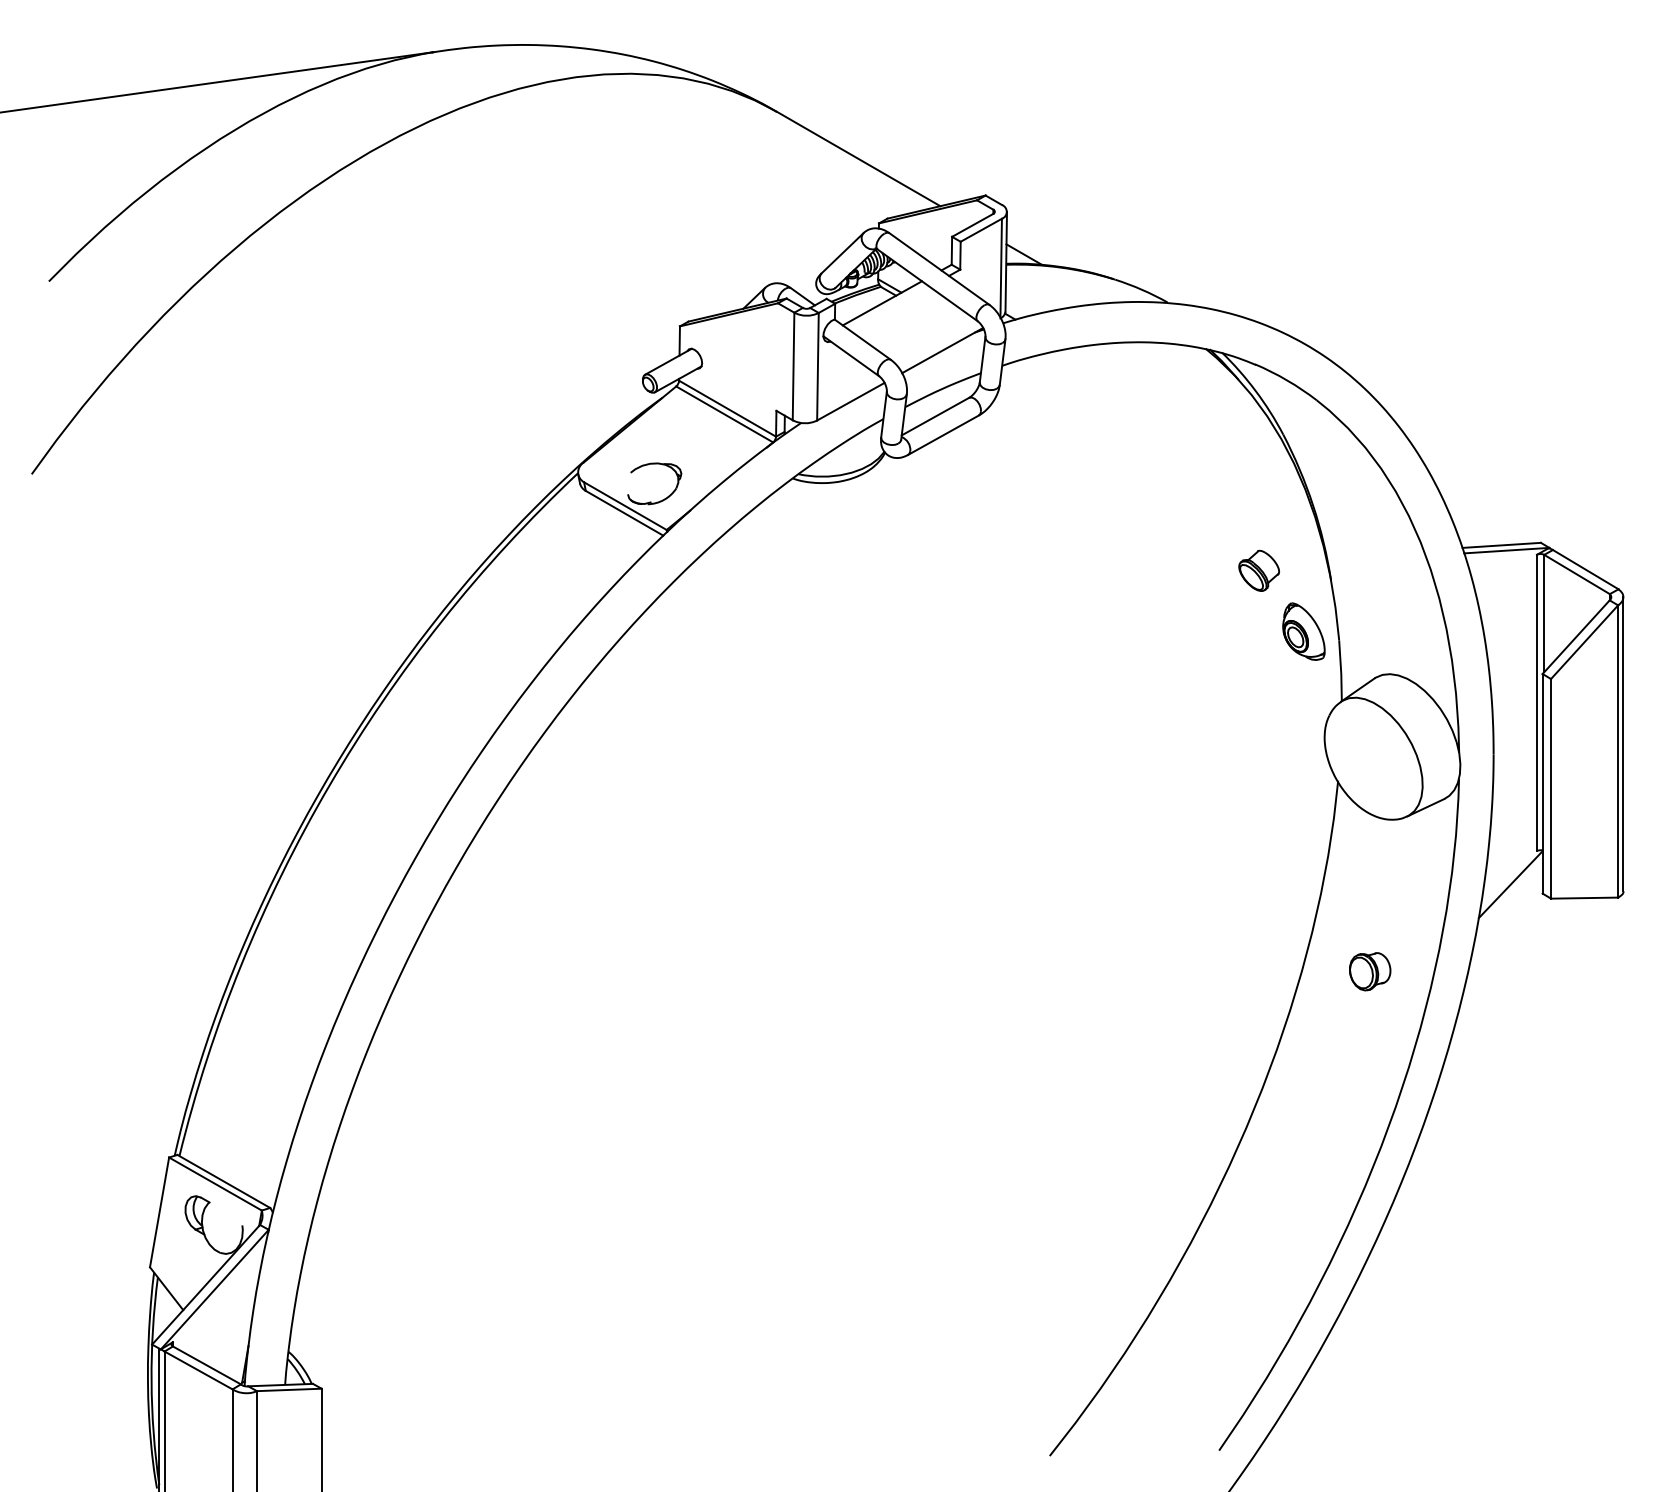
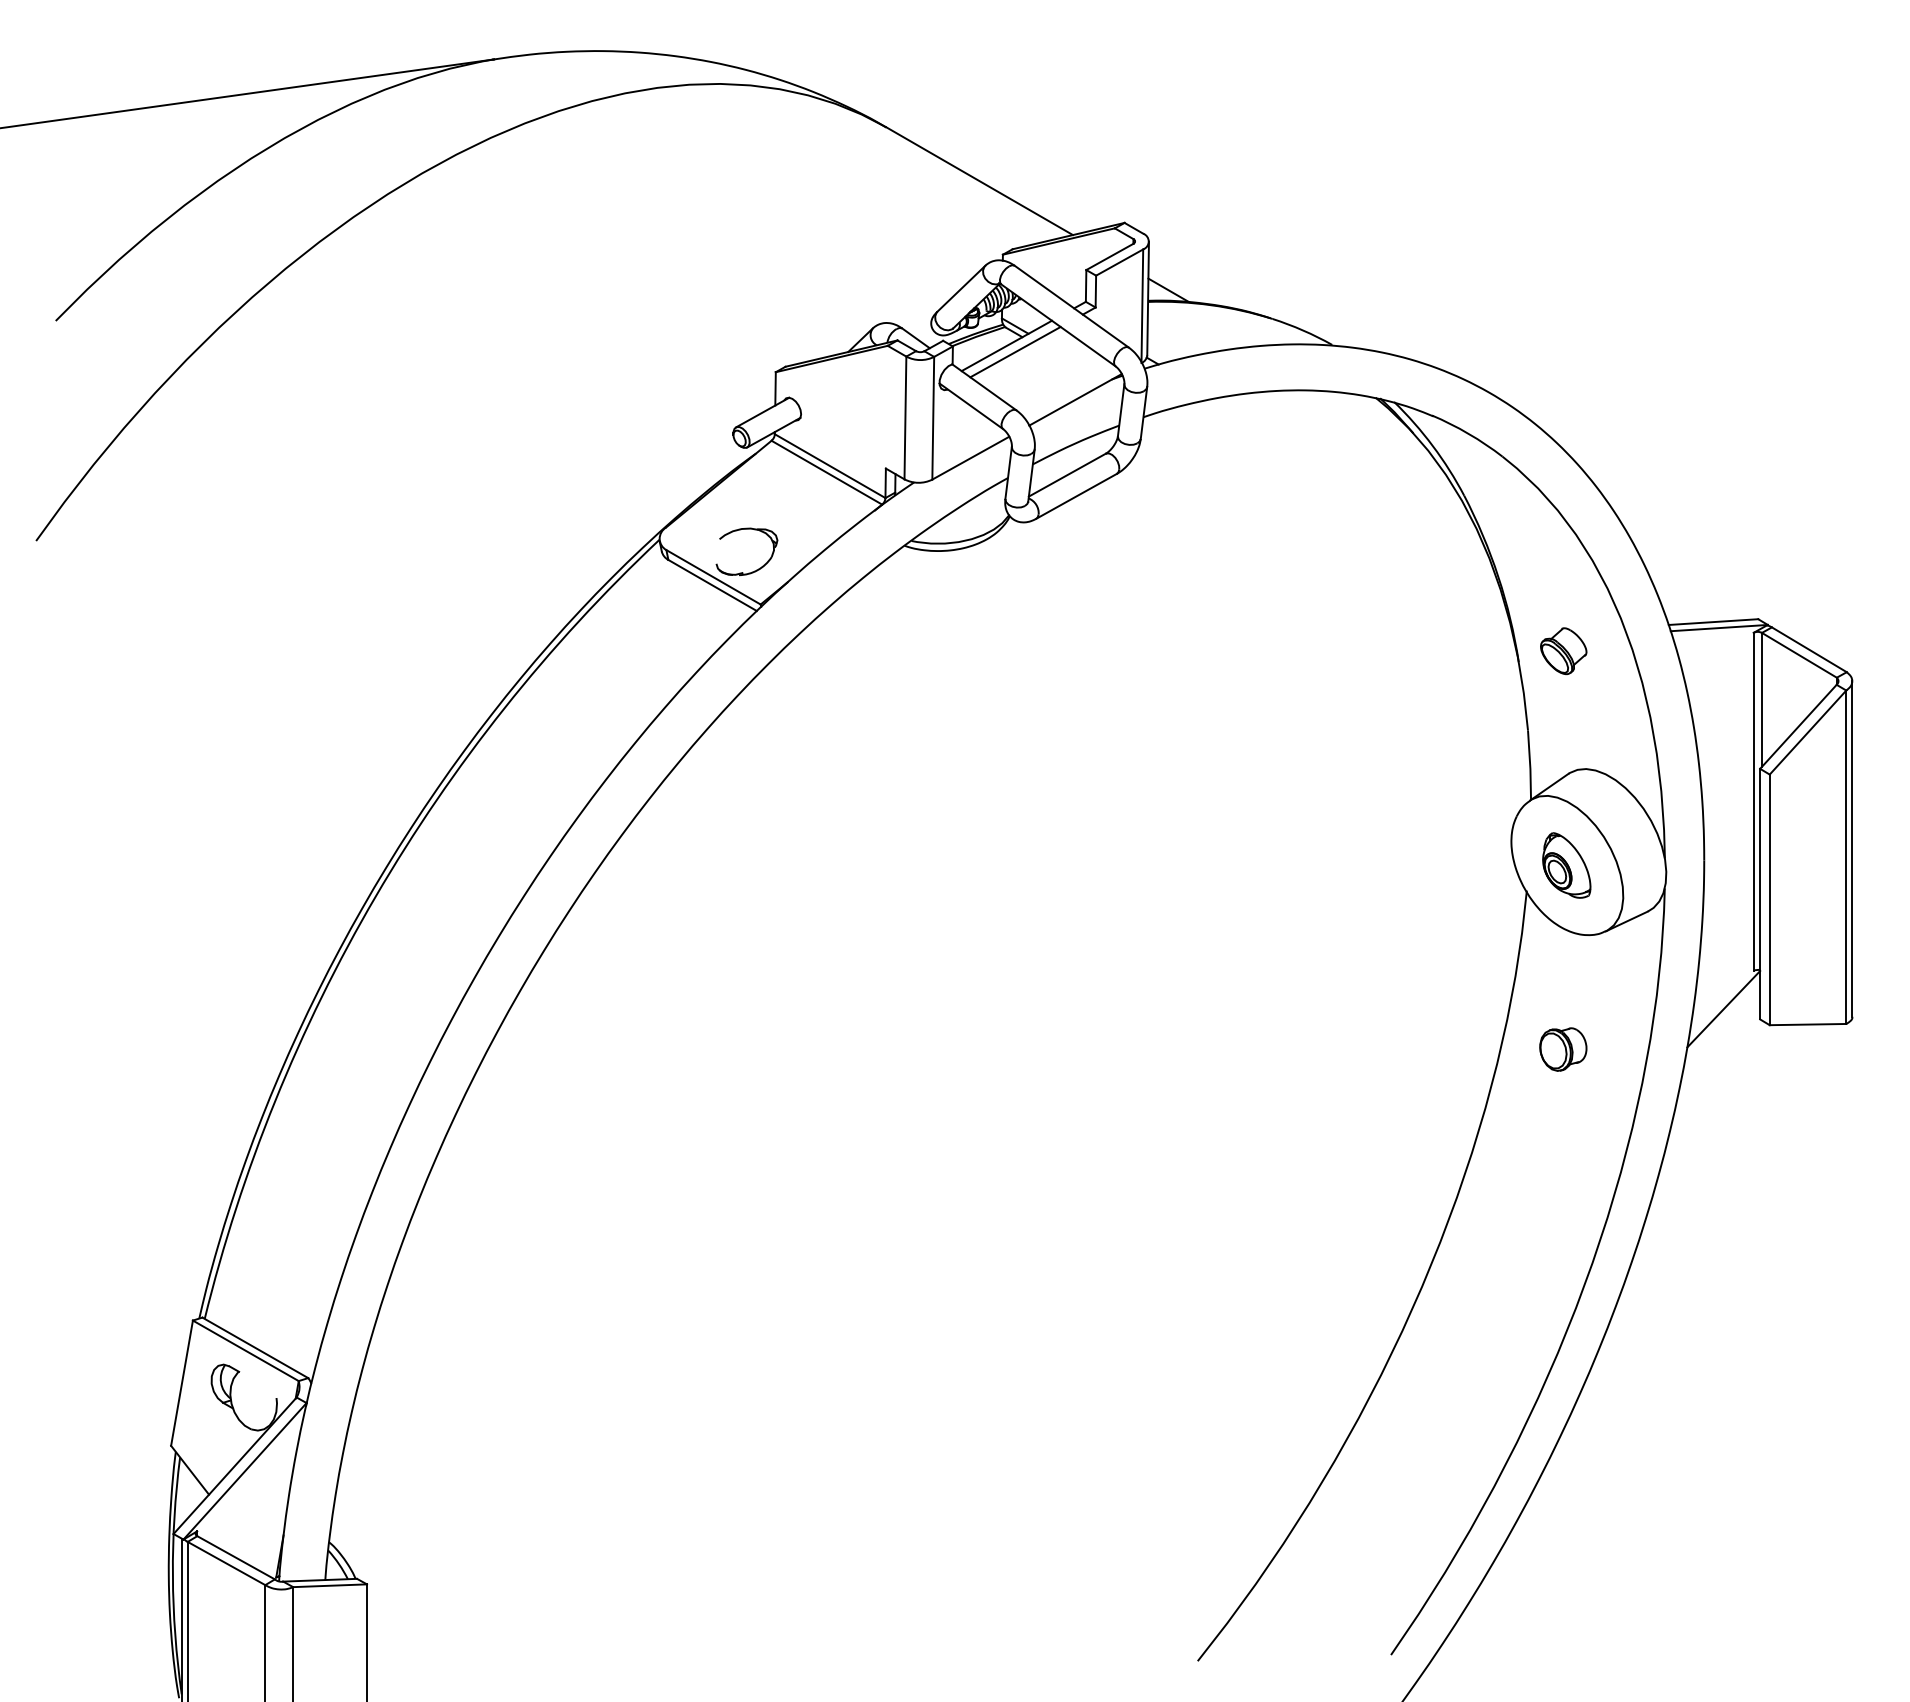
line: (890, 308) -> (1015, 351), added
part: (1258, 571) -> (1563, 651), moved
part: (1303, 631) -> (1566, 865), moved
part: (1370, 971) -> (1563, 1049), moved

